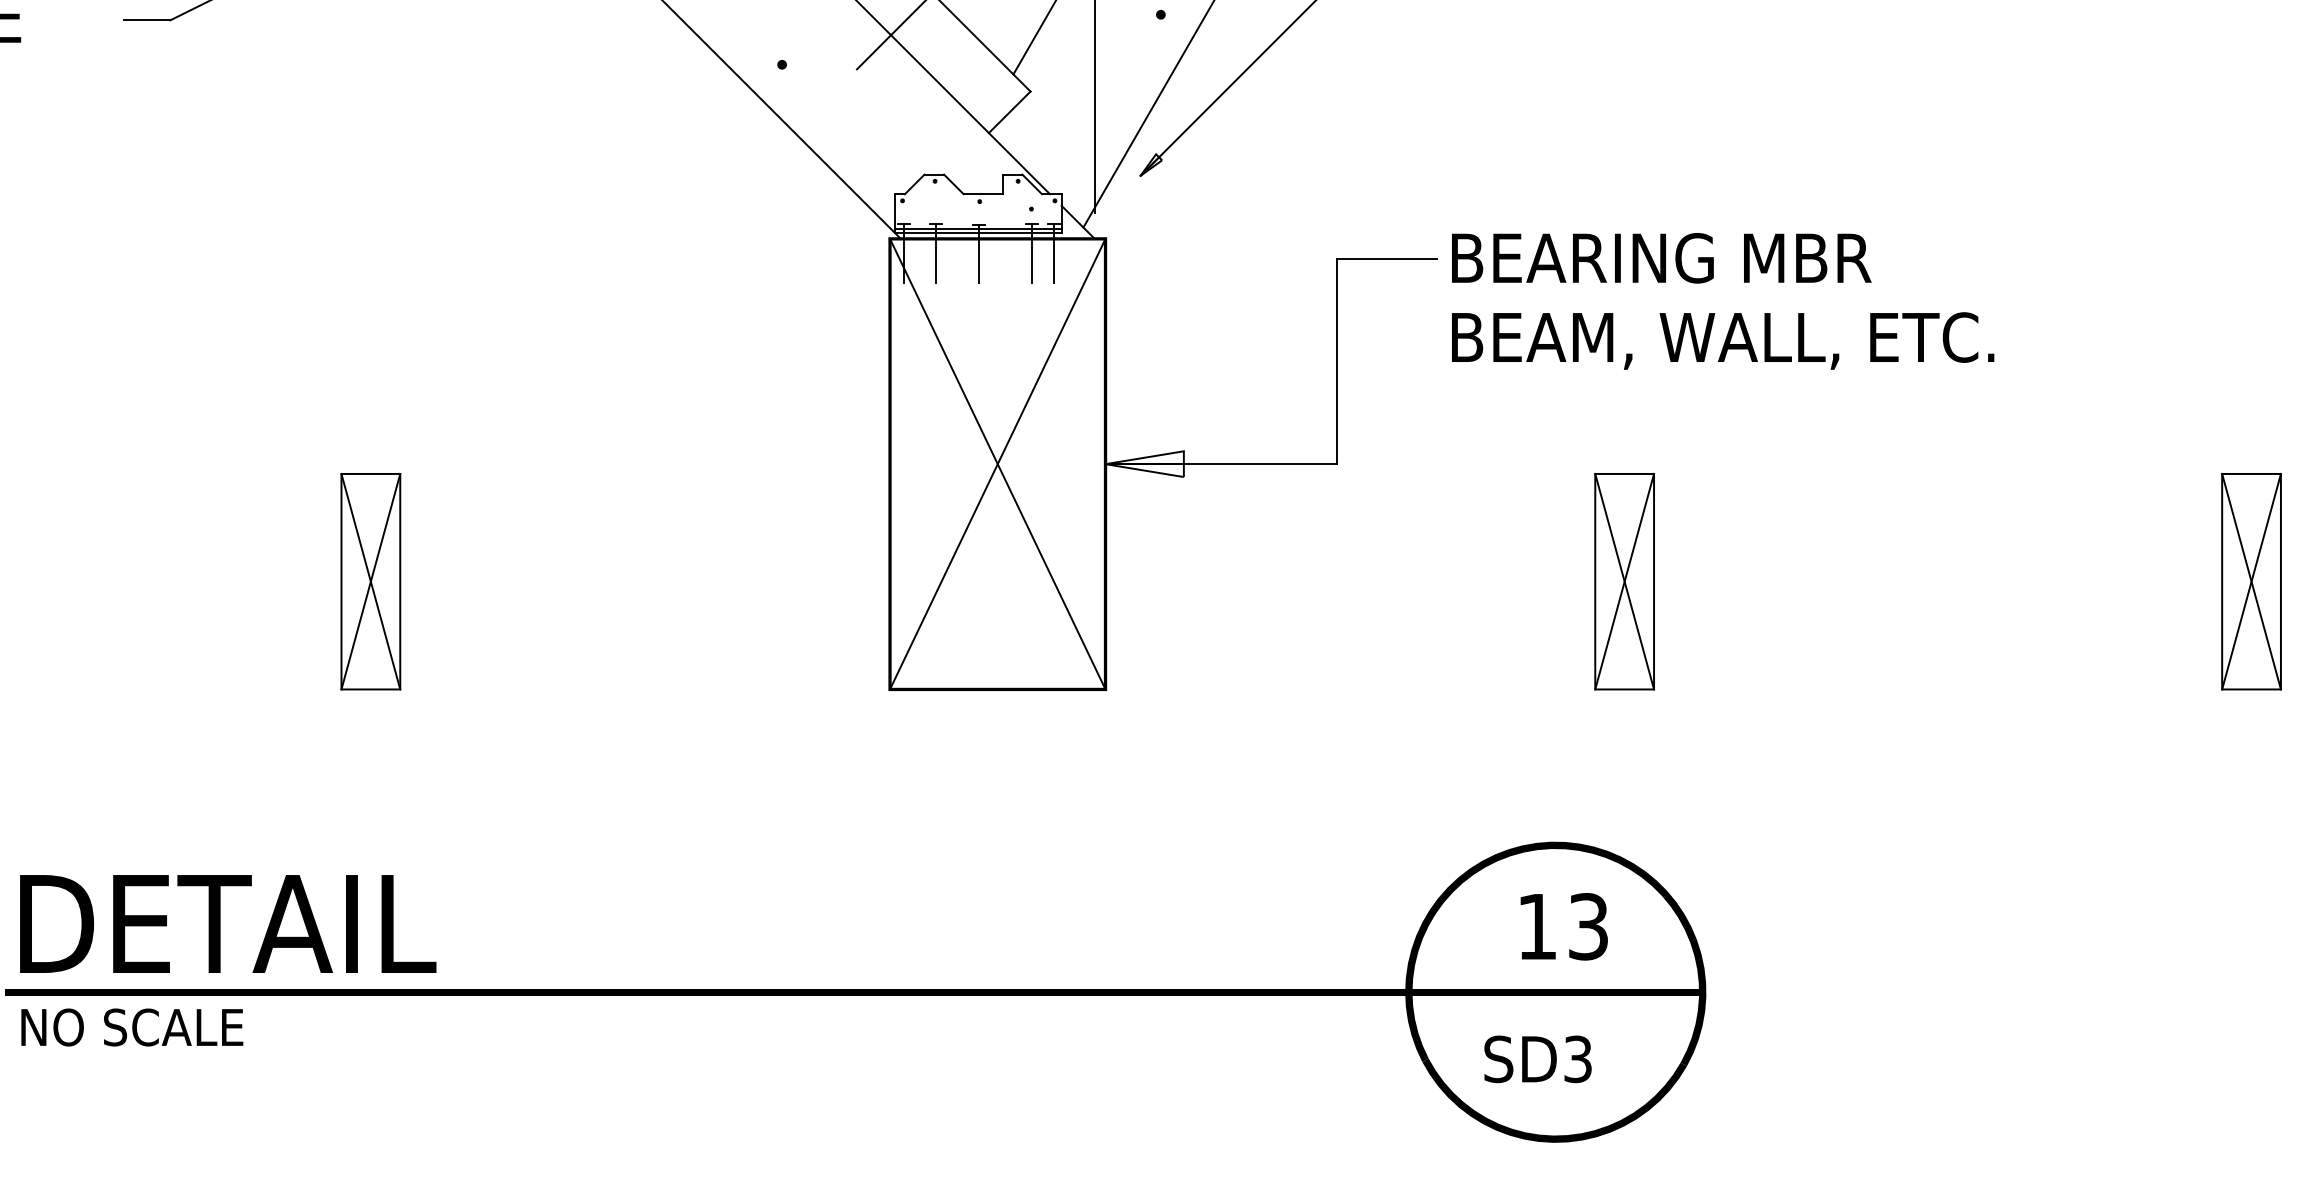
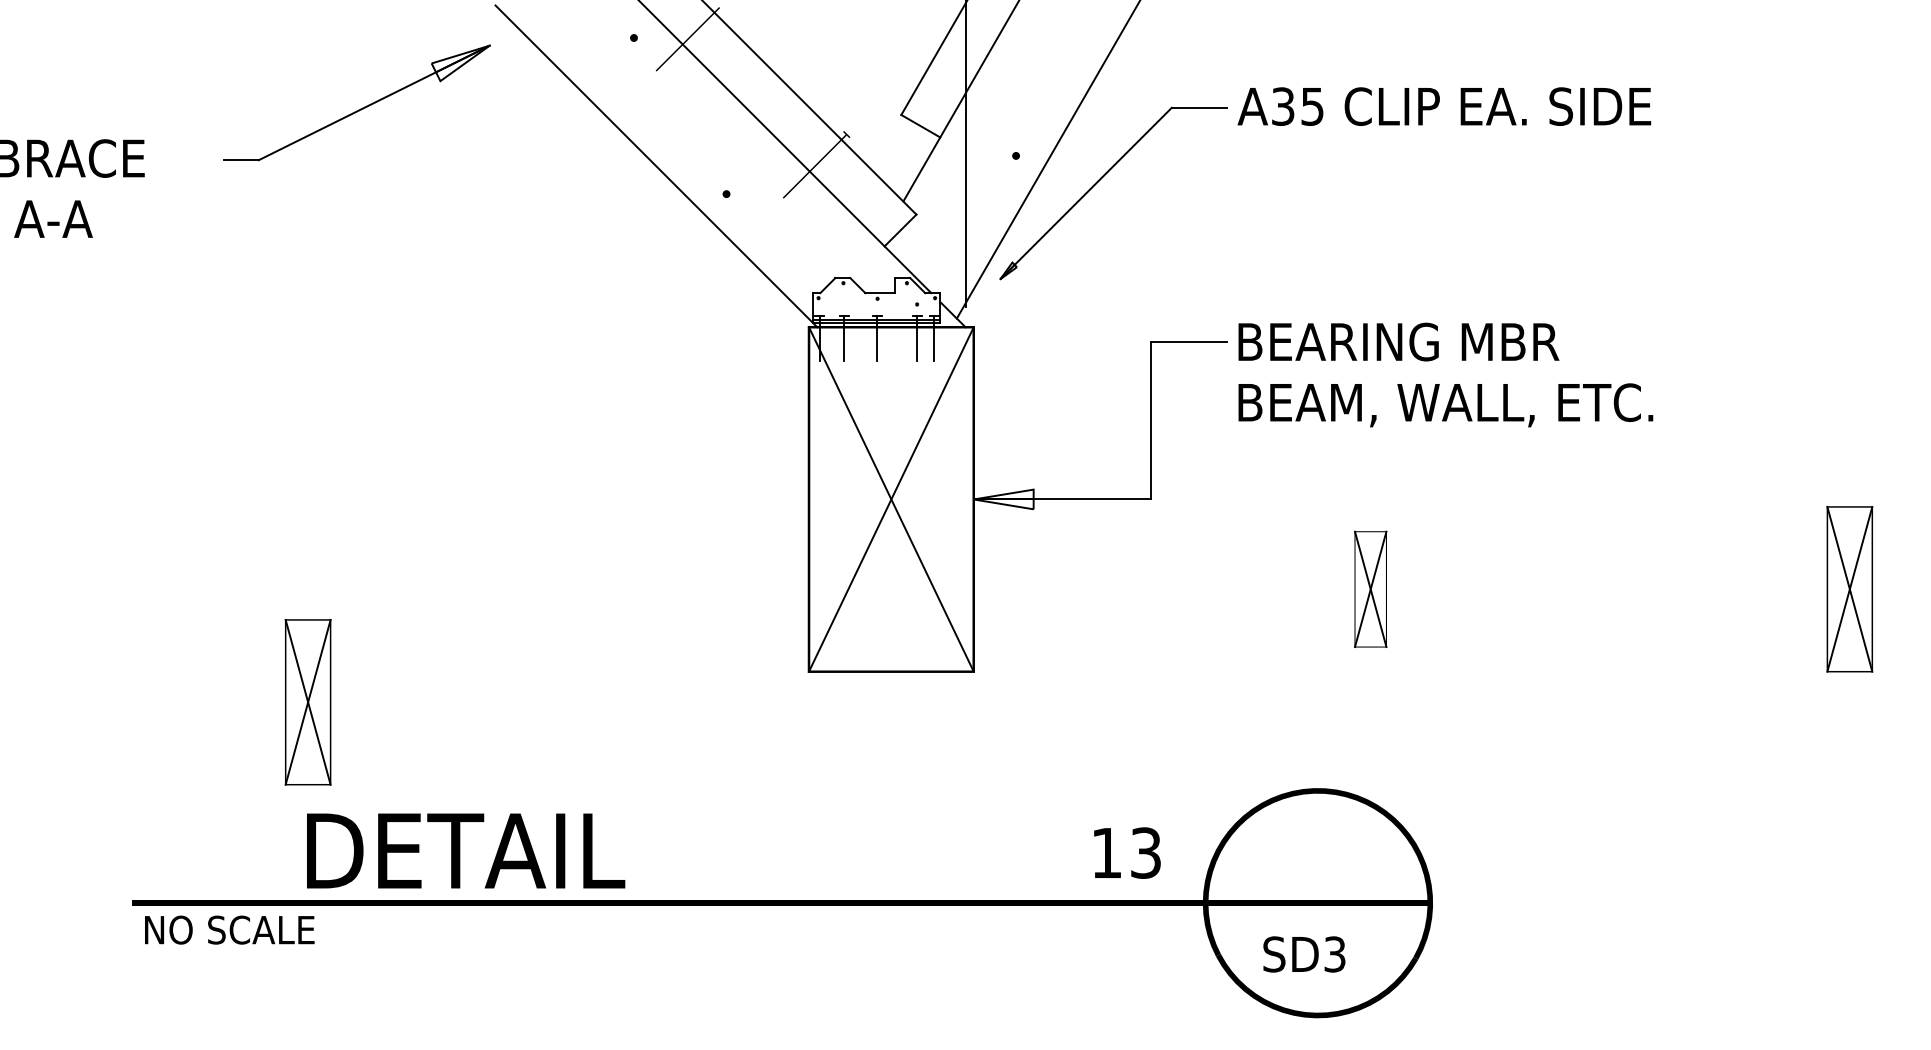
part: (370, 581) -> (307, 702), moved
part: (1624, 581) -> (1370, 589), size x0.7
text: (228, 923) -> (466, 850), moved
text: (1564, 925) -> (1127, 852), moved

